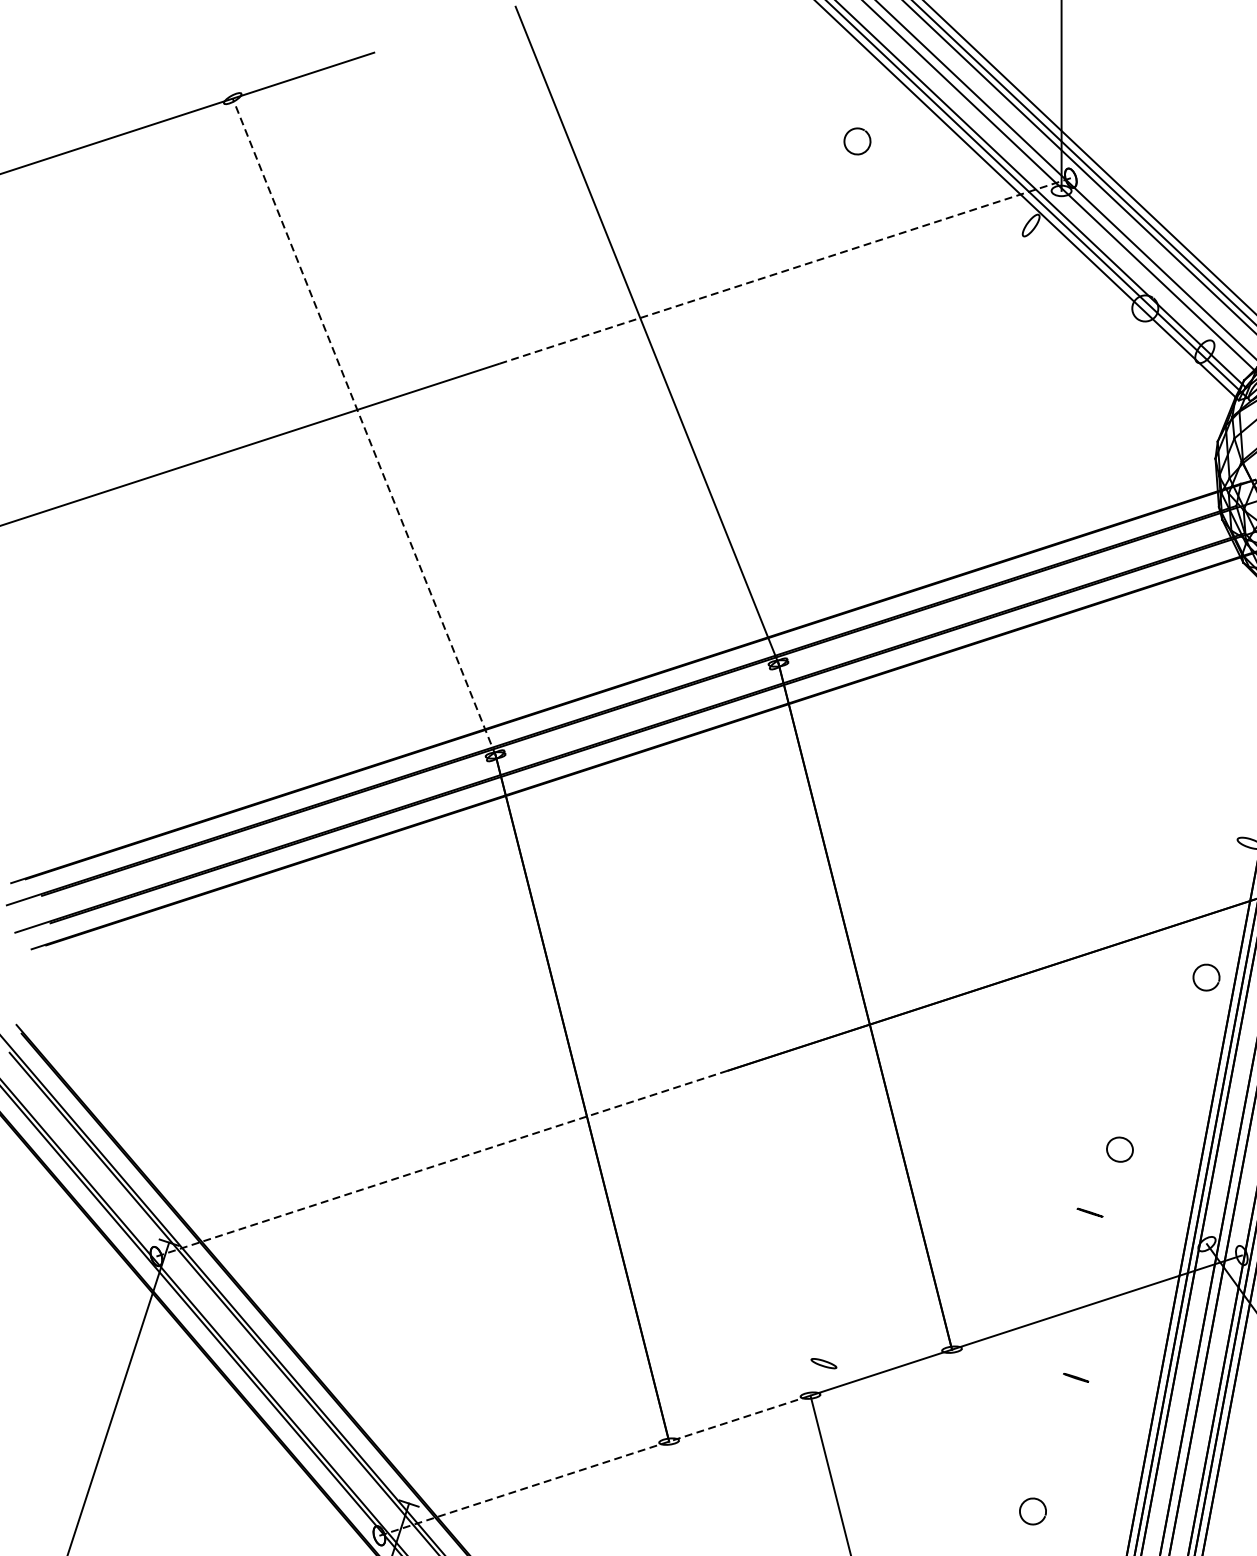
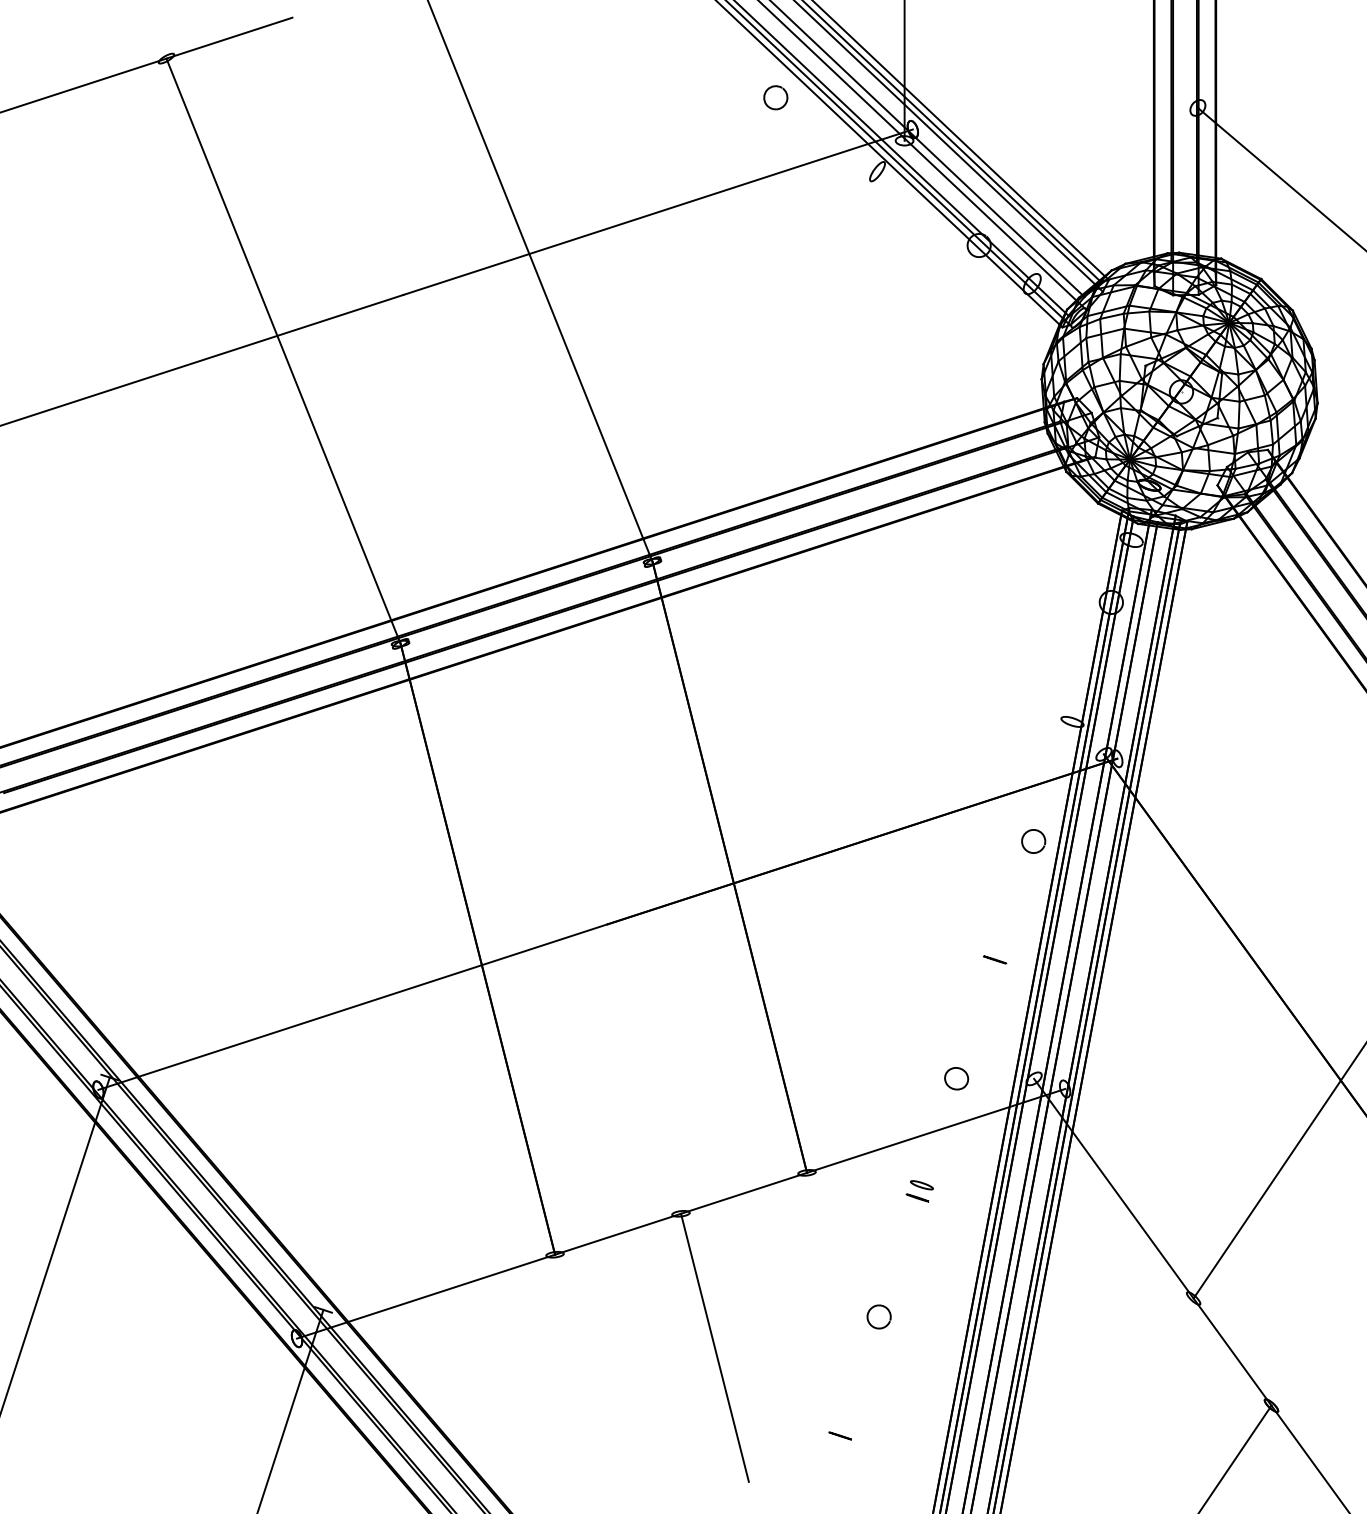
curve: (852, 131) -> (771, 88), moved
line: (785, 271) -> (658, 212), dashed -> solid
line: (364, 426) -> (283, 350), dashed -> solid
part: (1119, 1149) -> (956, 1078), moved
line: (442, 1164) -> (353, 1007), dashed -> solid
line: (1090, 1212) -> (995, 959), moved
part: (823, 1363) -> (921, 1185), moved
line: (595, 1466) -> (489, 1276), dashed -> solid

